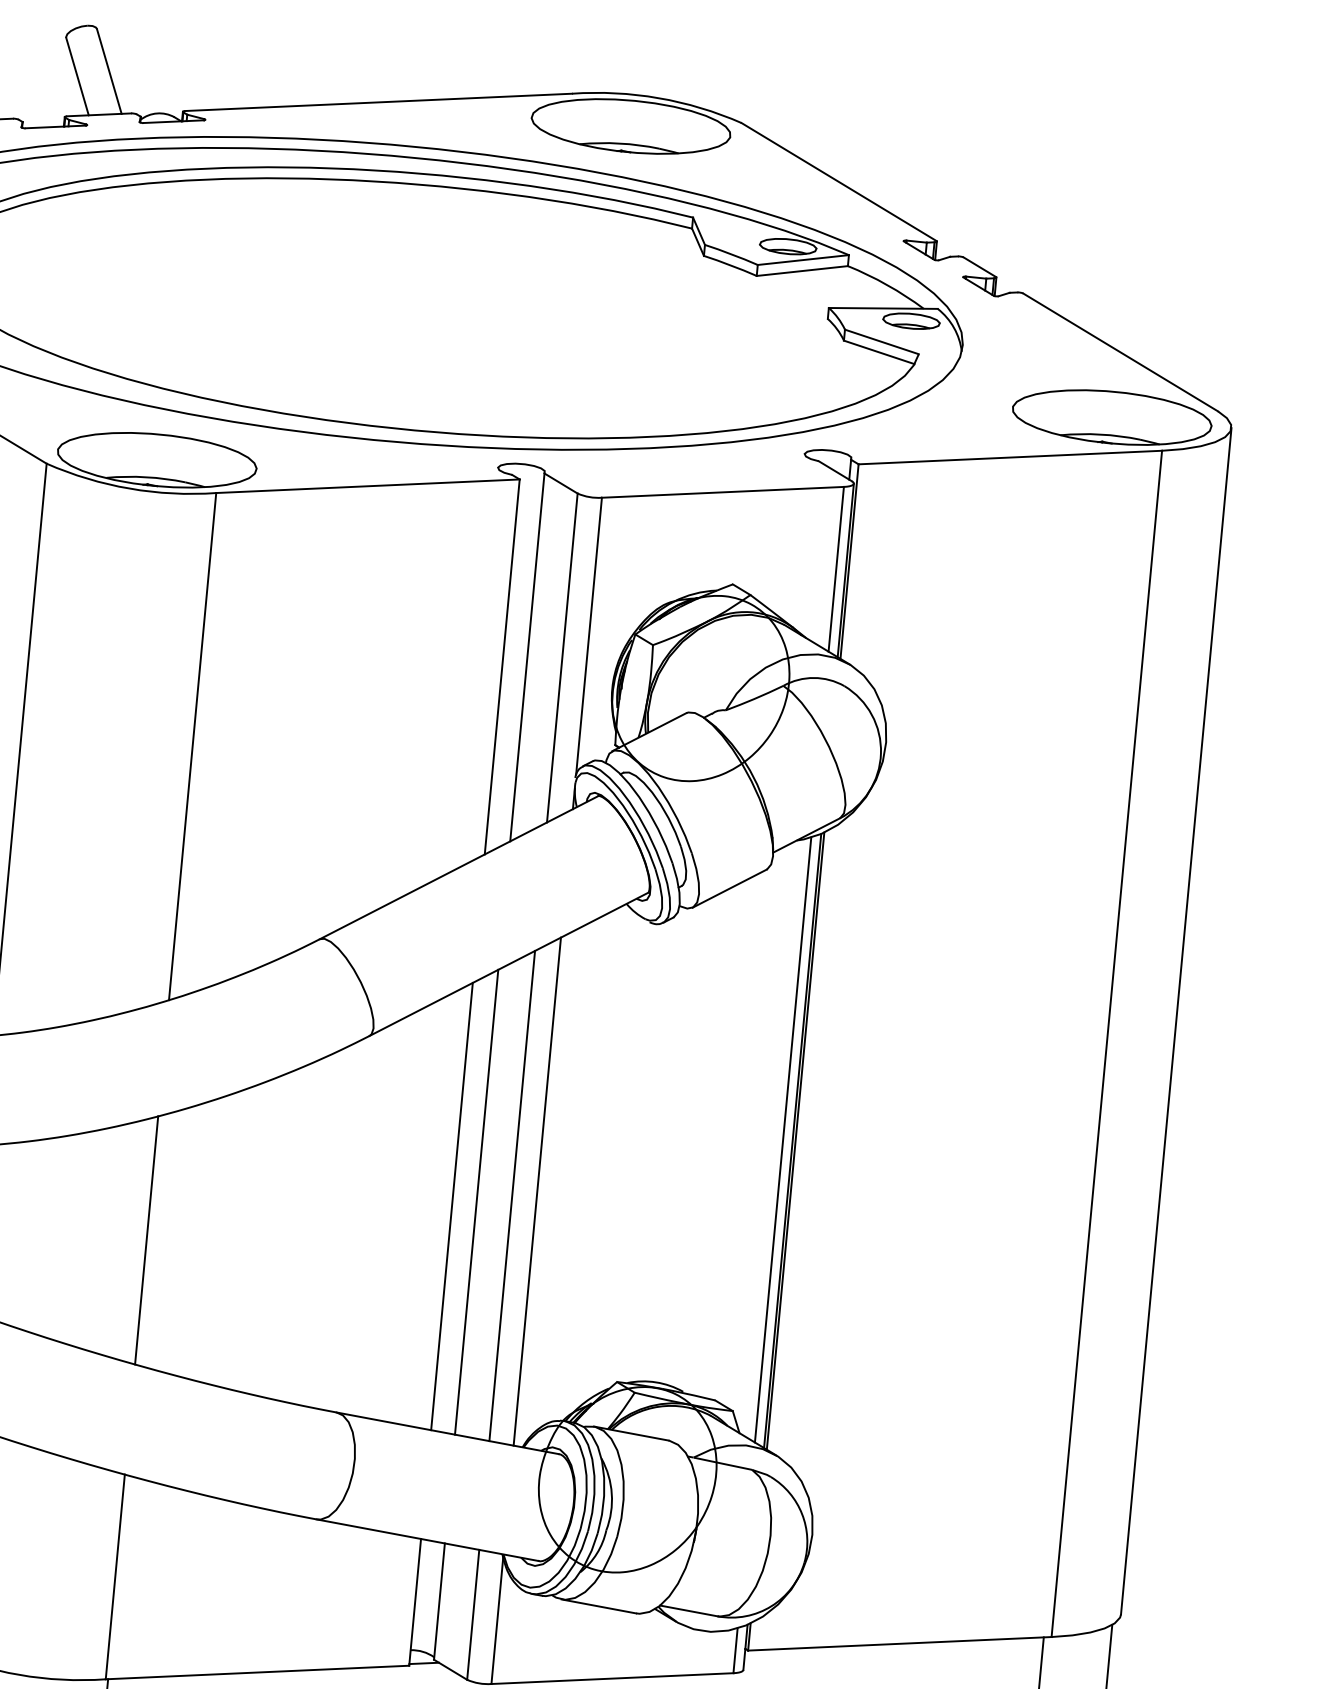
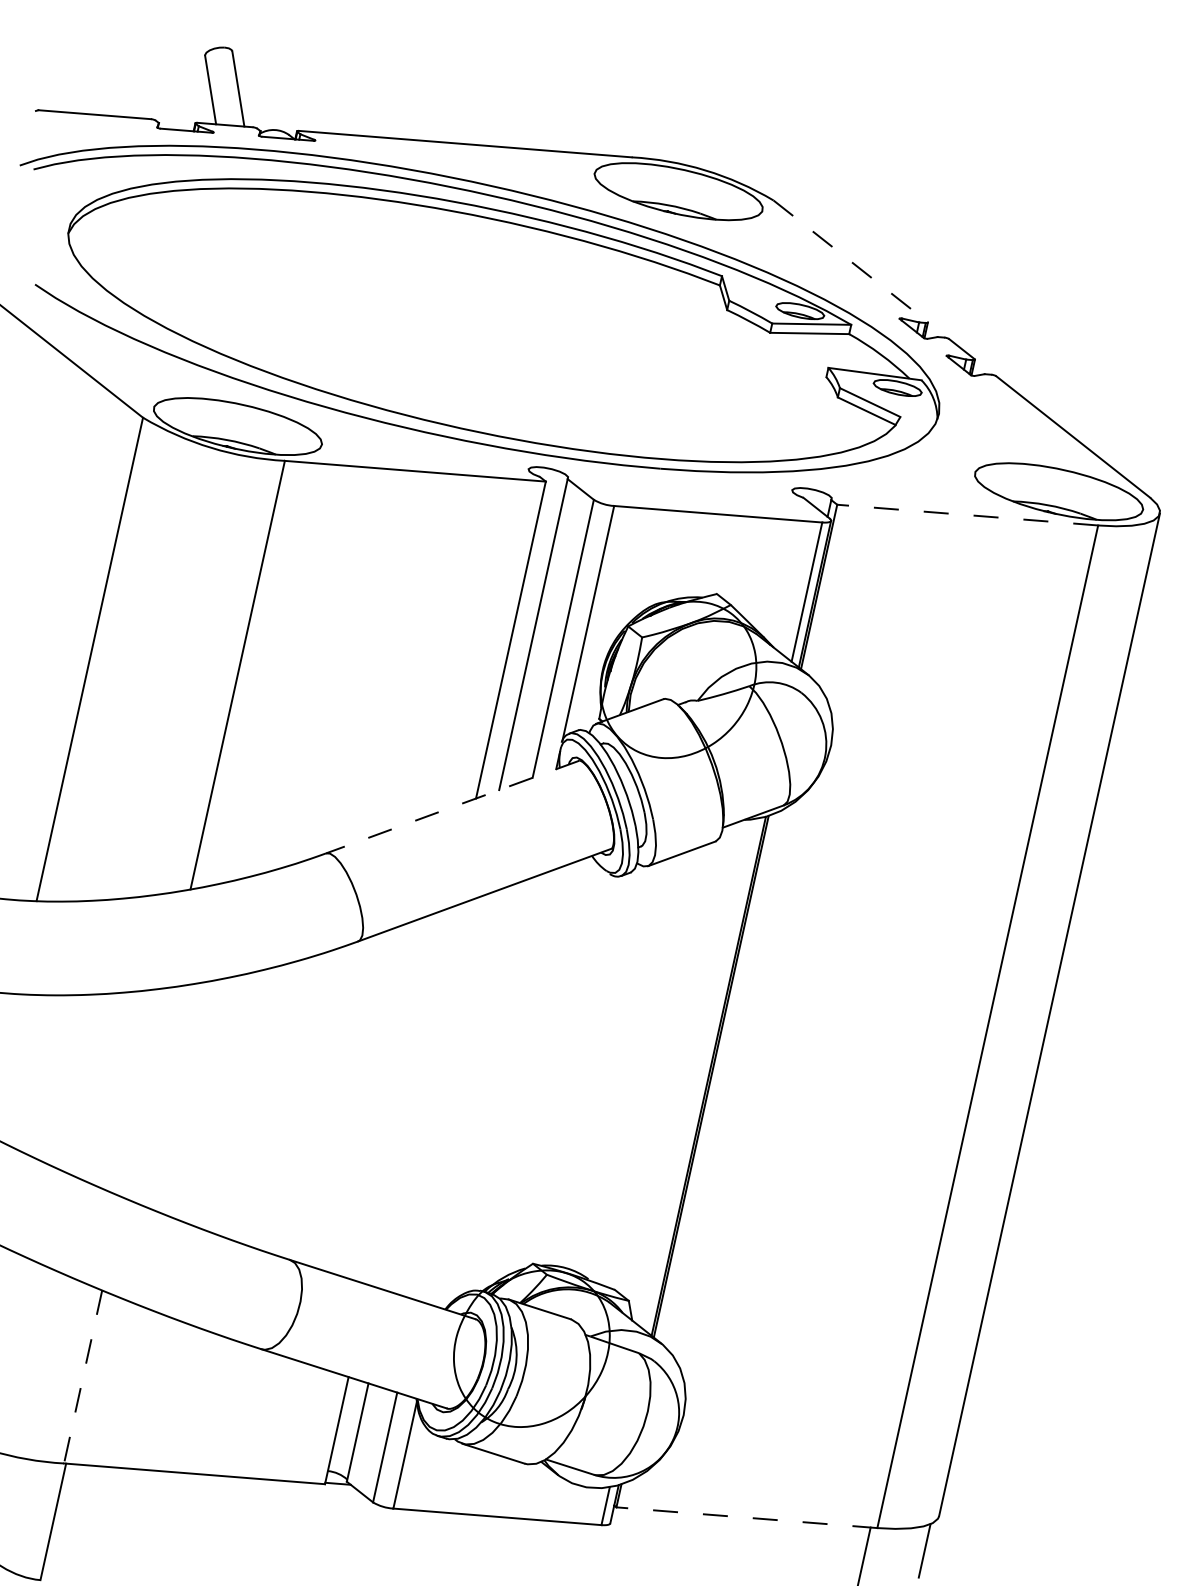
line: (838, 182) -> (850, 261), solid -> dashed
line: (1010, 458) -> (967, 515), solid -> dashed
line: (458, 868) -> (452, 807), solid -> dashed
line: (782, 1140) -> (700, 1074), removed
line: (536, 1191) -> (484, 1092), removed
line: (511, 1196) -> (462, 1093), removed
line: (475, 1201) -> (431, 1094), removed
line: (452, 1206) -> (410, 1096), removed
line: (146, 1240) -> (145, 1092), removed
line: (115, 1576) -> (83, 1376), solid -> dashed
line: (899, 1643) -> (746, 1517), solid -> dashed

